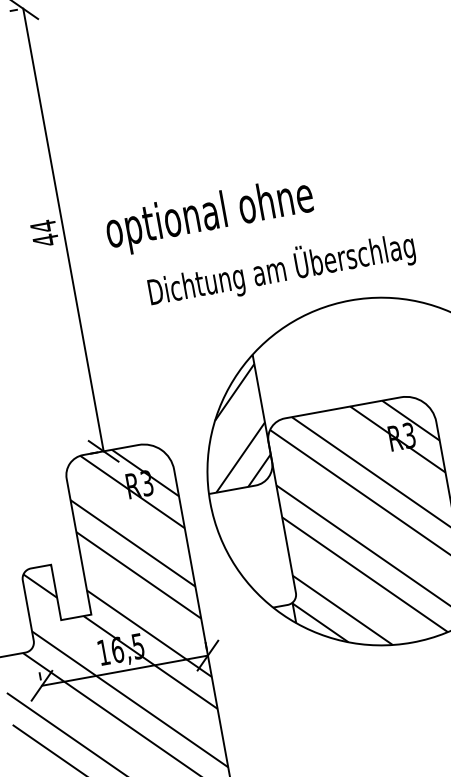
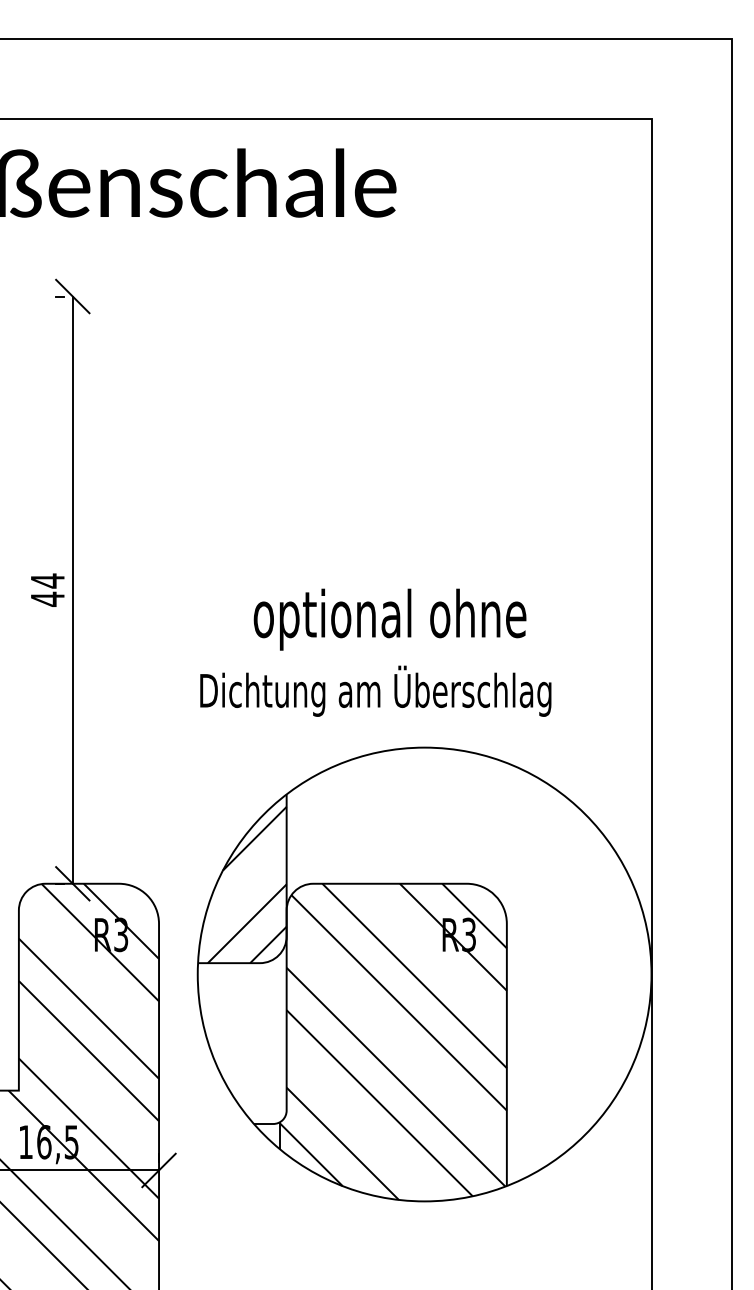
text: (209, 216) -> (389, 619), moved
text: (281, 268) -> (375, 690), moved

